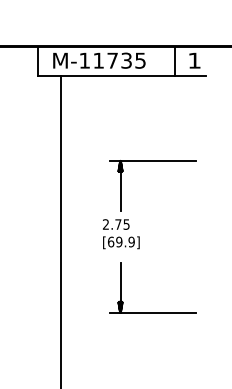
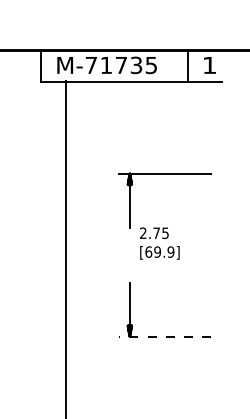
text: (84, 60) -> (91, 65), M-11735 -> M-71735
text: (121, 234) -> (160, 243), moved
line: (152, 312) -> (164, 336), solid -> dashed

